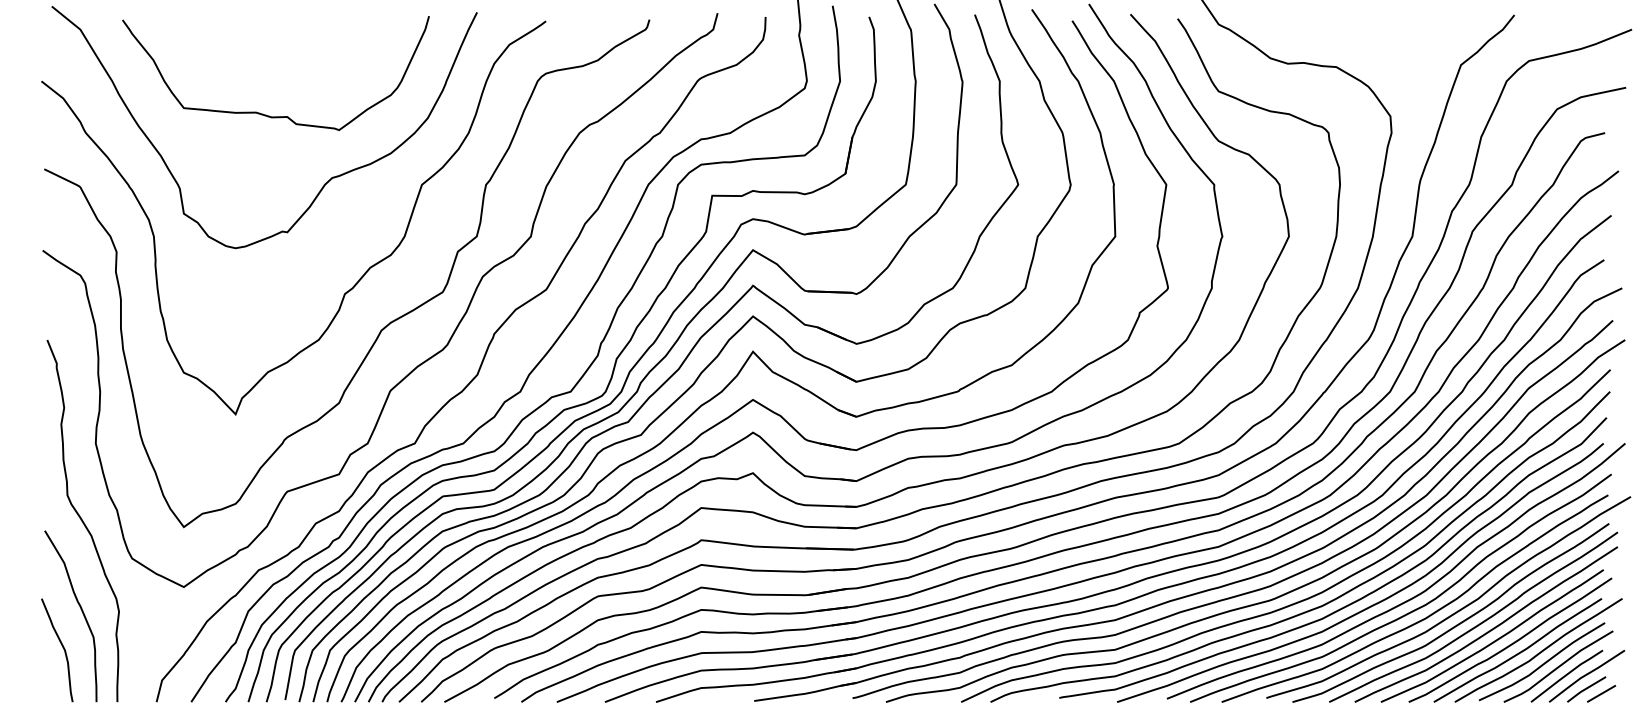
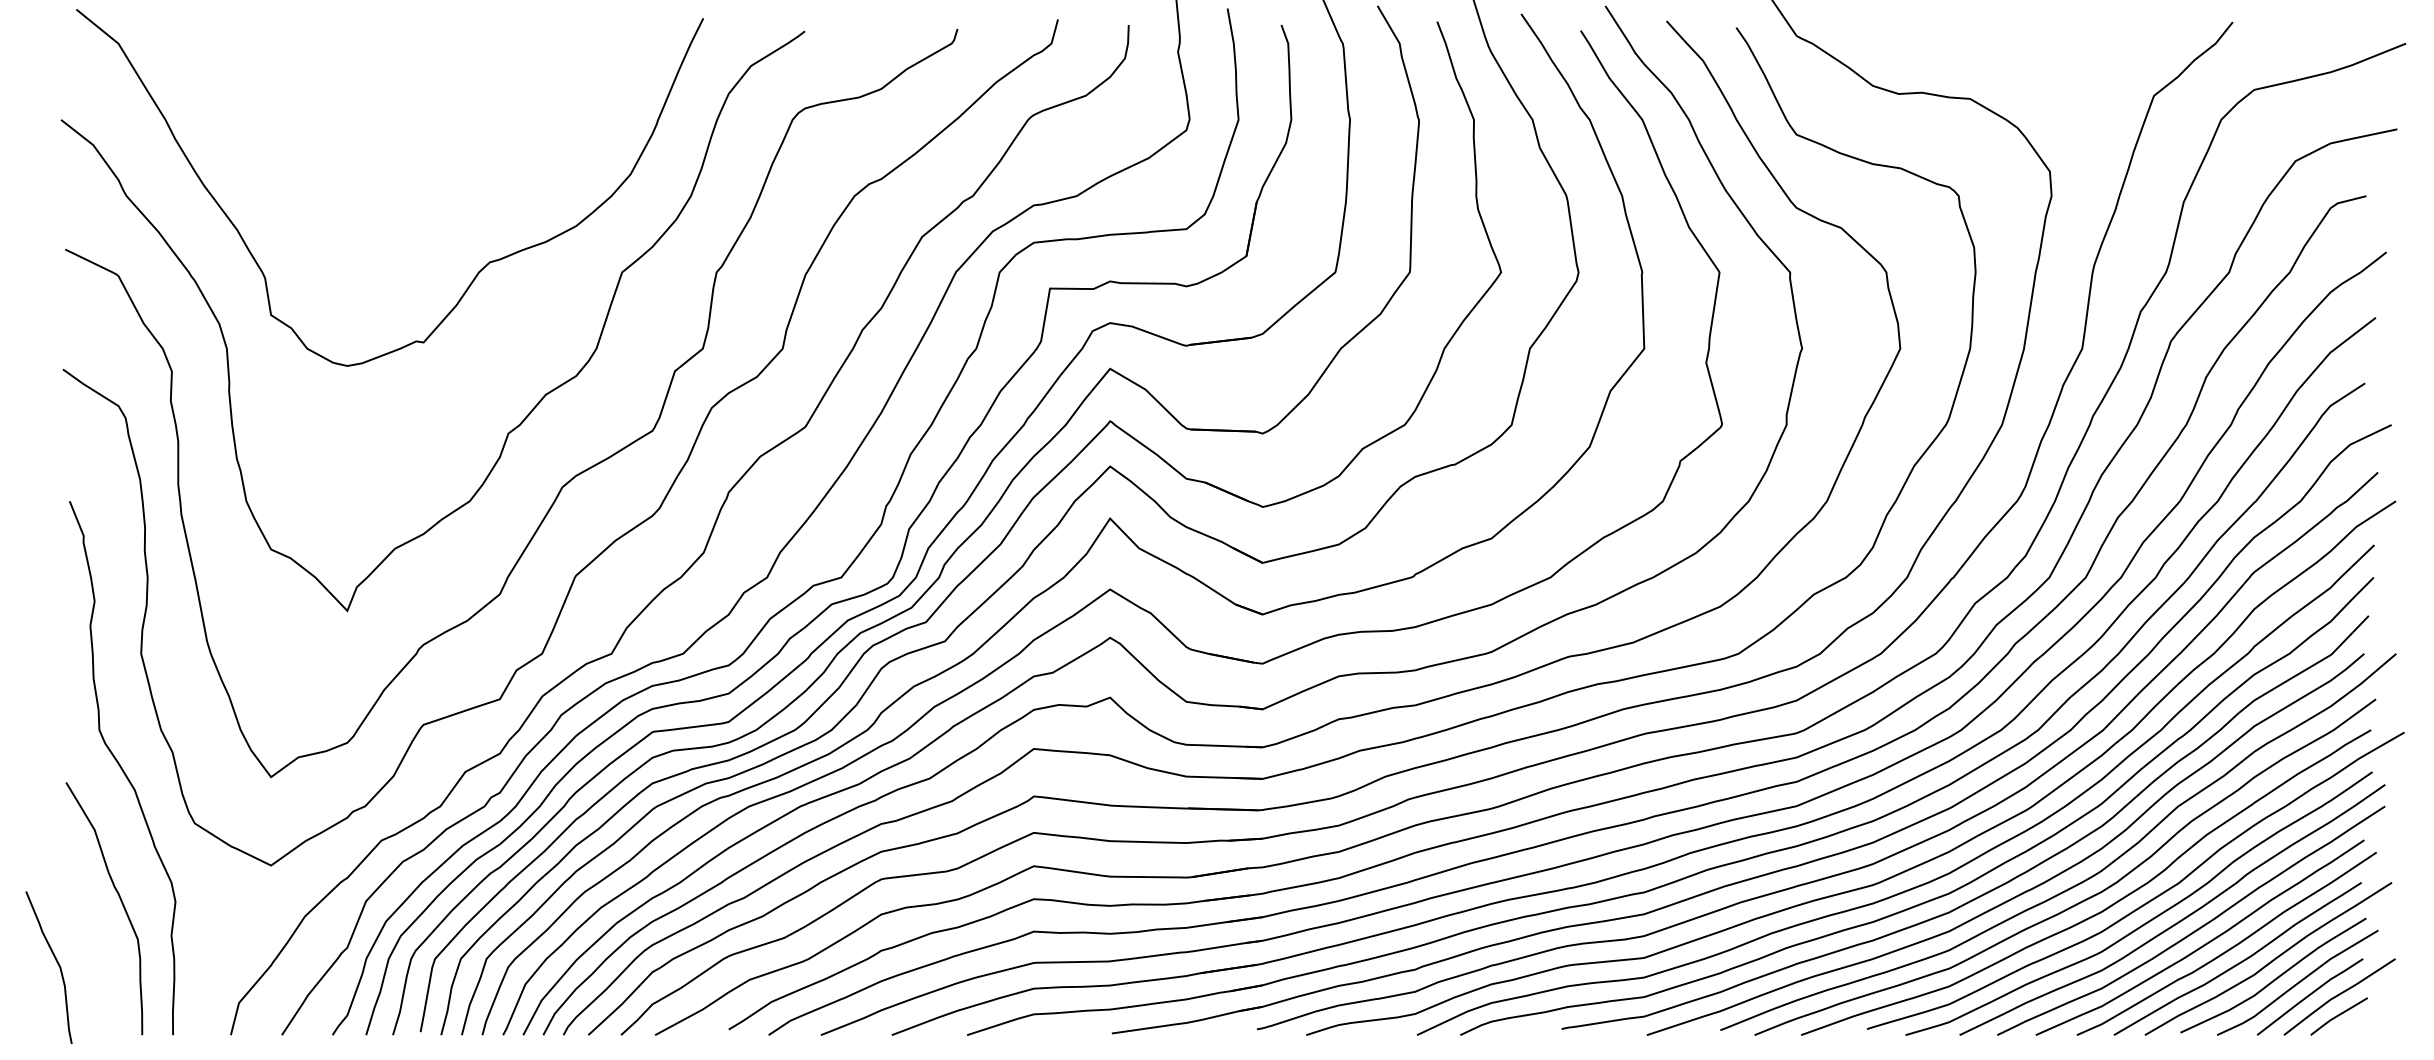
curve: (263, 113) -> (388, 167), removed
curve: (62, 647) -> (56, 963), moved
line: (1601, 693) -> (2361, 1022), removed

